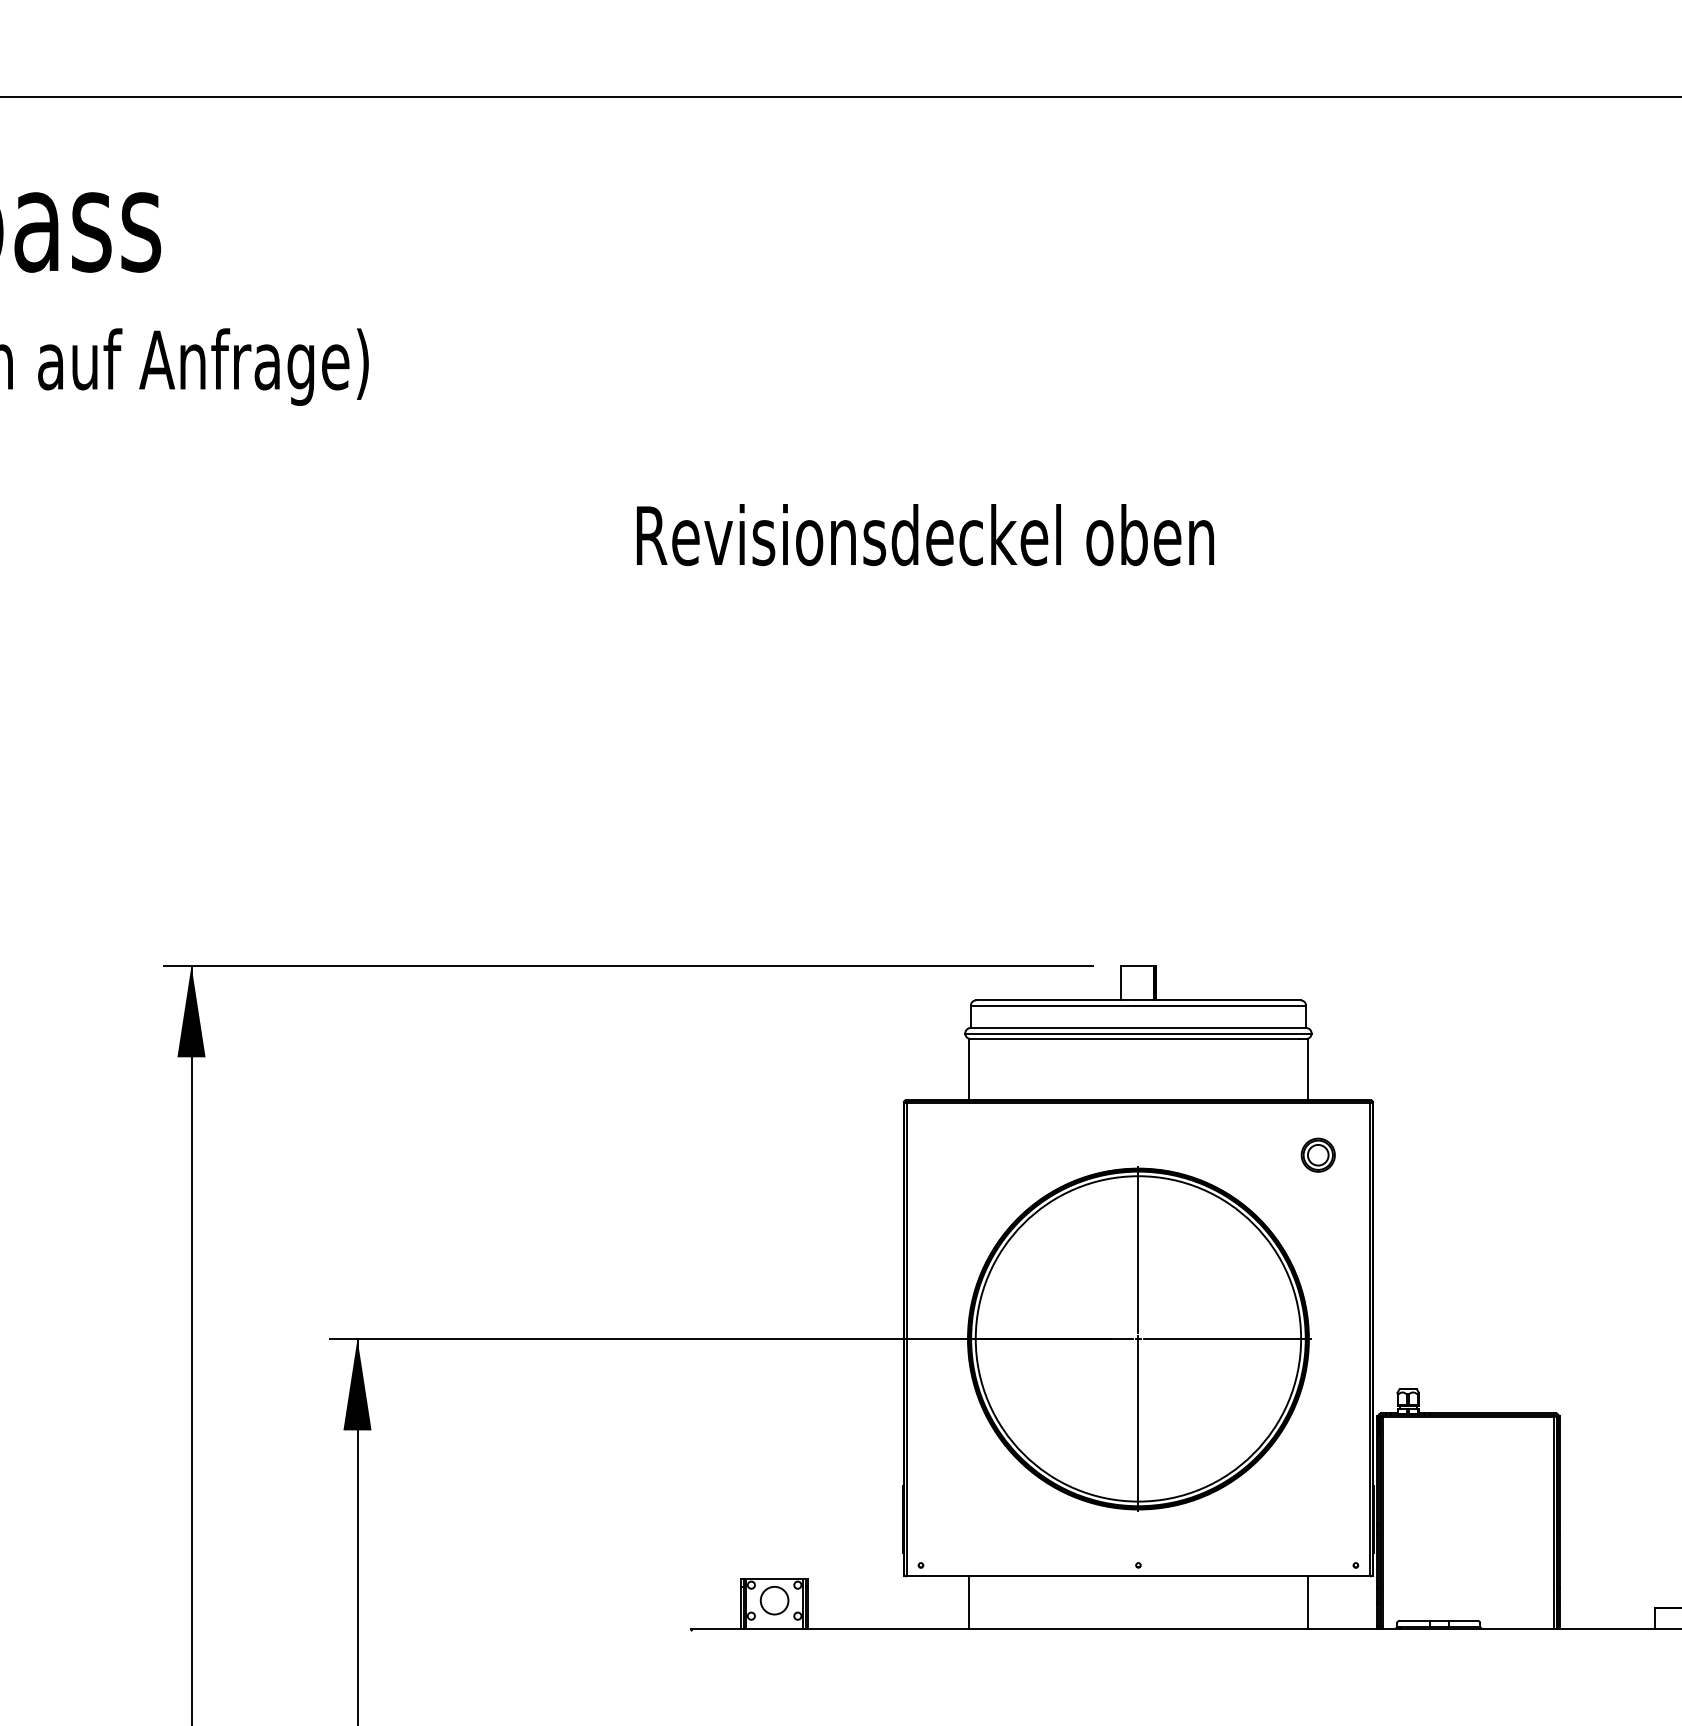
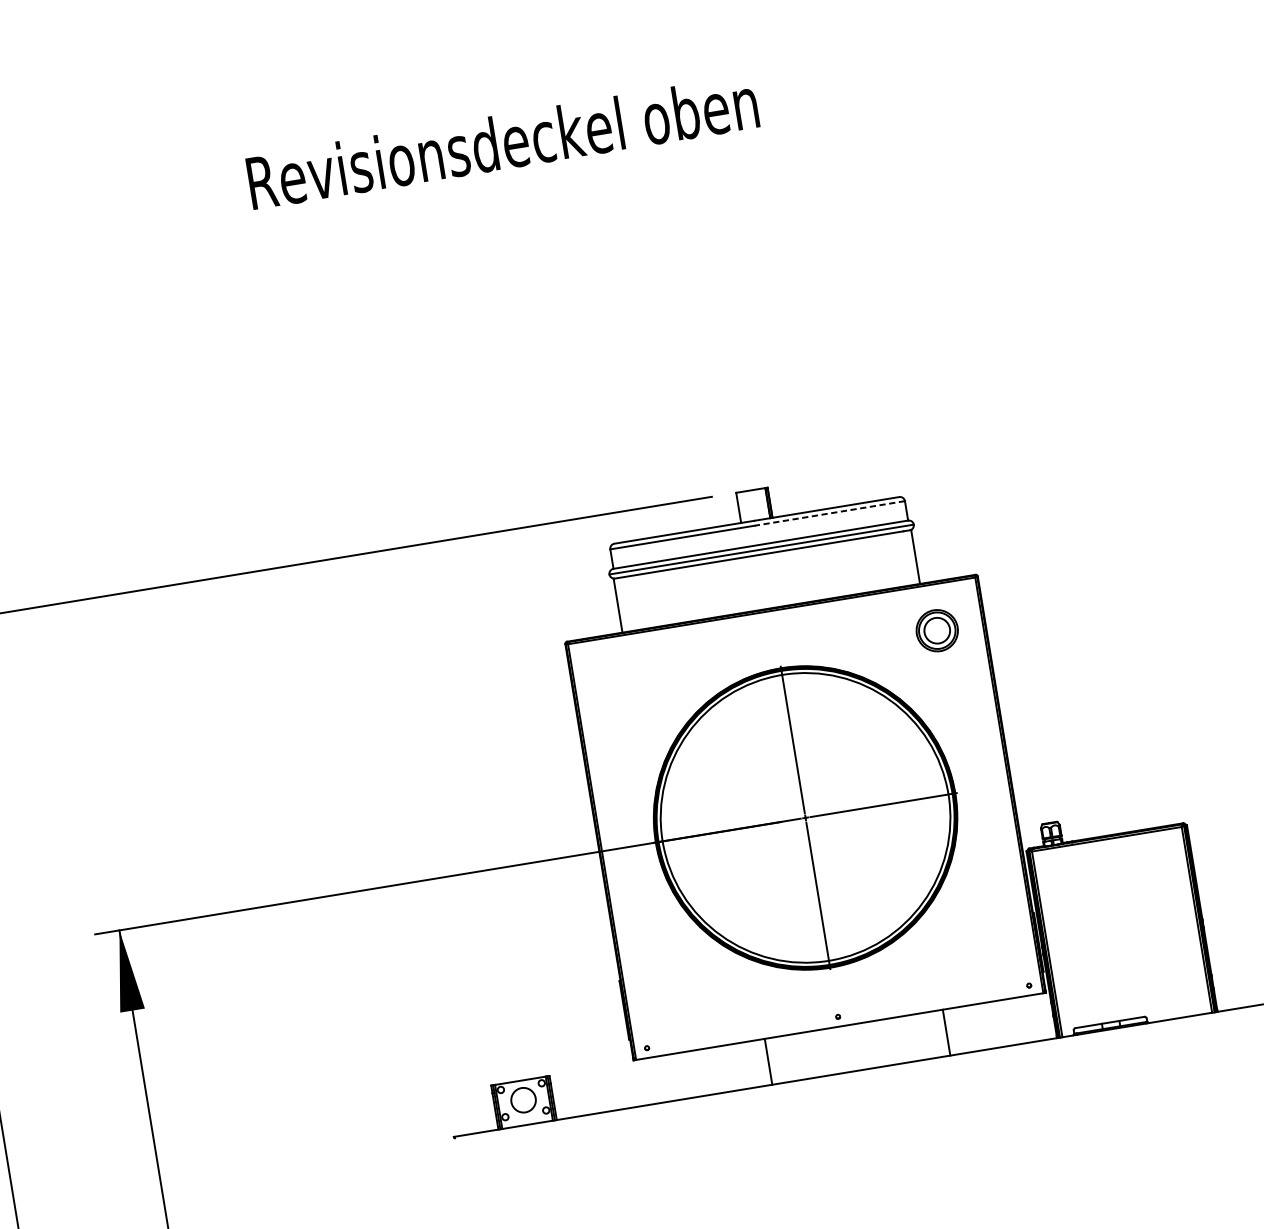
line: (1220, 1005) -> (829, 513), solid -> dashed
part: (1317, 1154) -> (936, 630), size x1.4
line: (969, 1602) -> (768, 1061), moved
line: (1307, 1602) -> (946, 1032), moved

